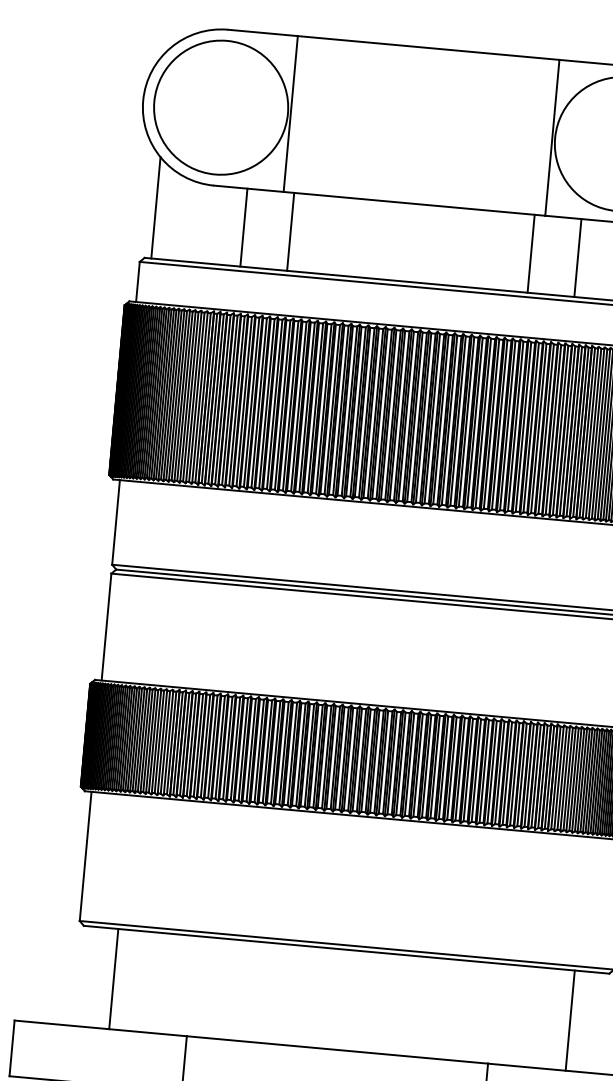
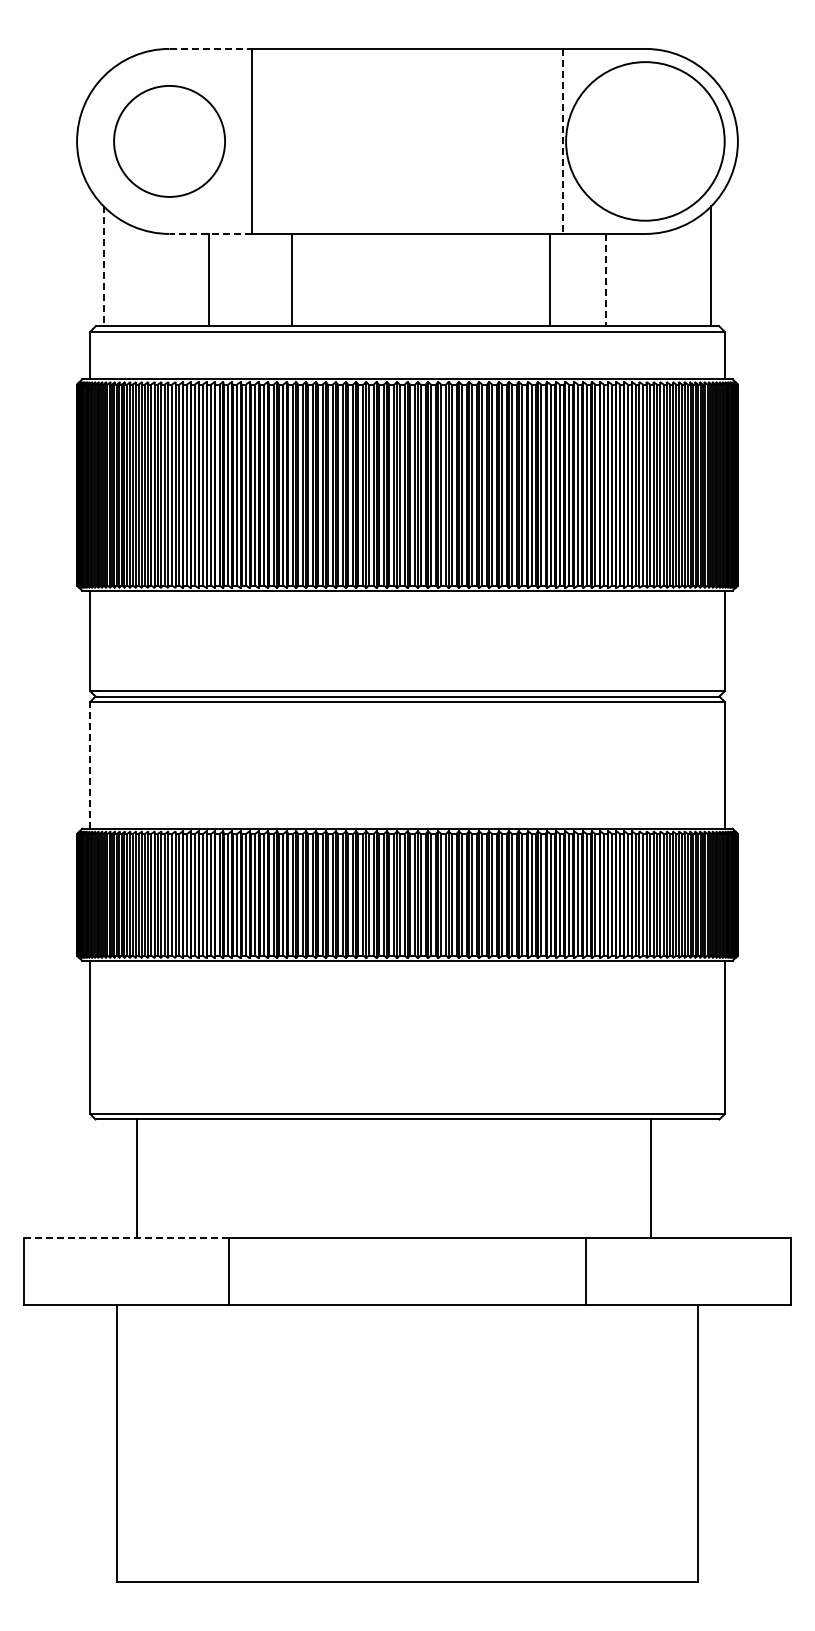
line: (263, 32) -> (211, 48), solid -> dashed
circle: (221, 107) -> (169, 141), size x0.7
line: (552, 137) -> (562, 141), solid -> dashed
line: (248, 188) -> (210, 233), solid -> dashed
line: (155, 207) -> (103, 266), solid -> dashed
line: (290, 231) -> (291, 279), moved
line: (577, 258) -> (605, 280), solid -> dashed
line: (106, 626) -> (90, 764), solid -> dashed
line: (570, 1020) -> (651, 1178), moved
line: (99, 1028) -> (125, 1238), solid -> dashed

